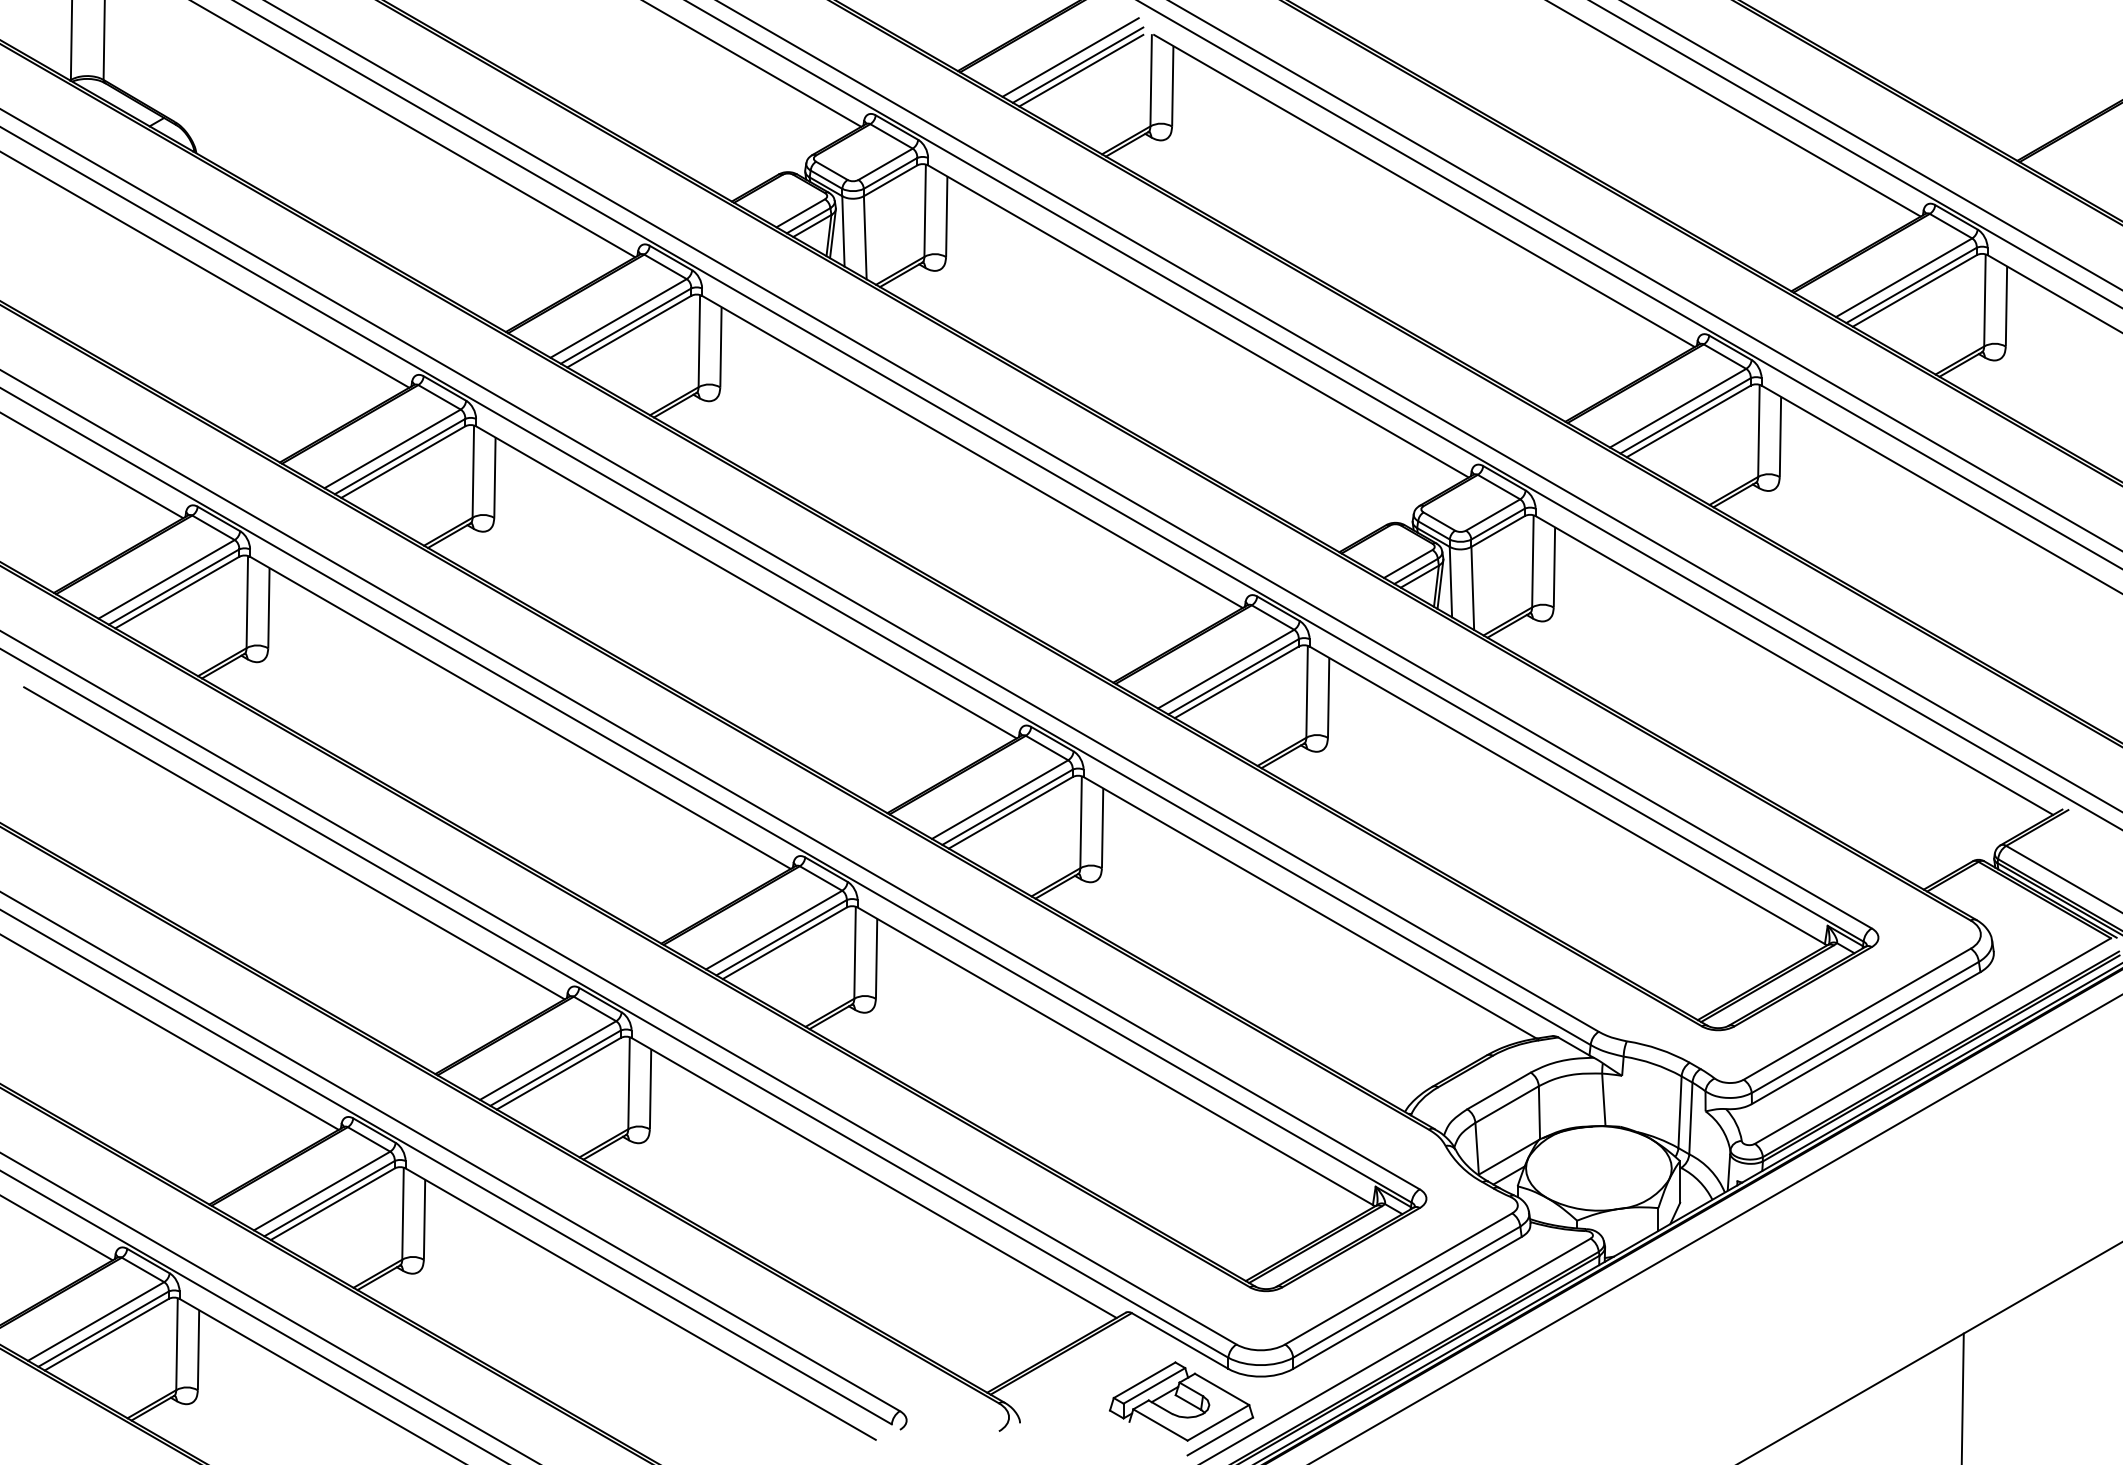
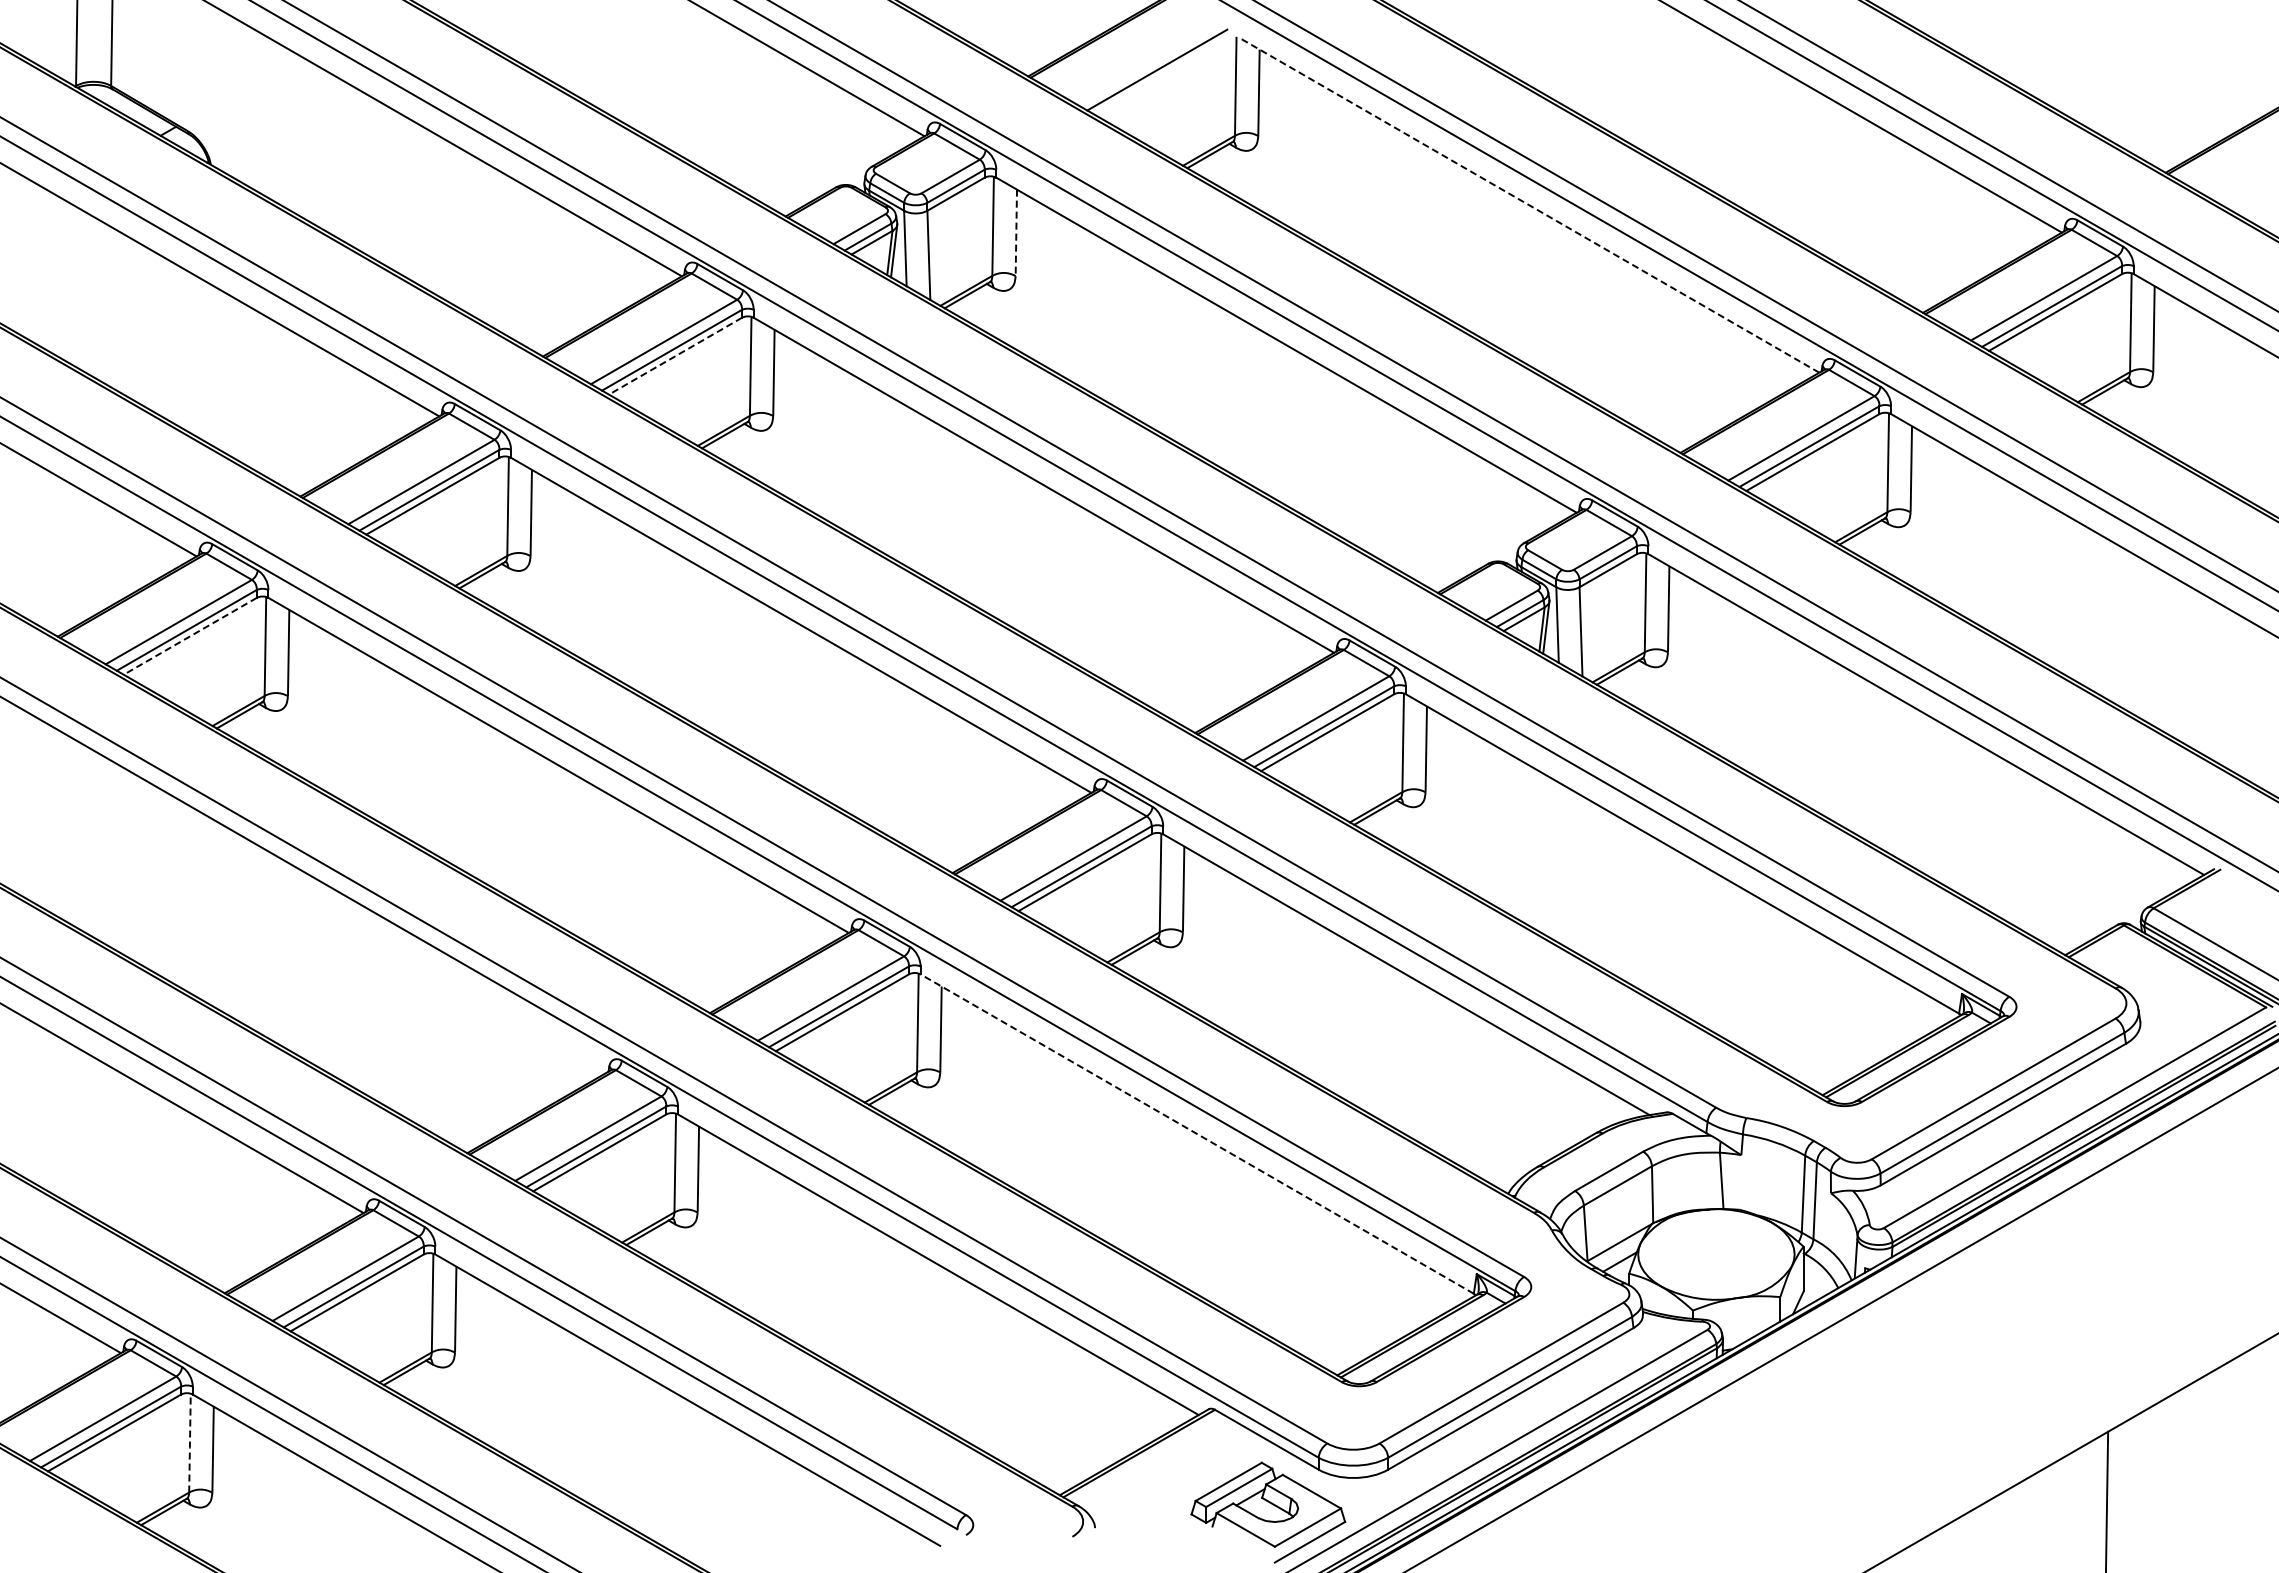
line: (1070, 57) -> (1149, 61), removed
line: (1081, 70) -> (1160, 75), removed
line: (1423, 190) -> (1528, 204), solid -> dashed
line: (946, 216) -> (1016, 232), solid -> dashed
line: (629, 331) -> (675, 356), solid -> dashed
line: (177, 592) -> (190, 636), solid -> dashed
line: (293, 843) -> (315, 905), removed
line: (1114, 1055) -> (1196, 1133), solid -> dashed
line: (176, 1344) -> (189, 1443), solid -> dashed

